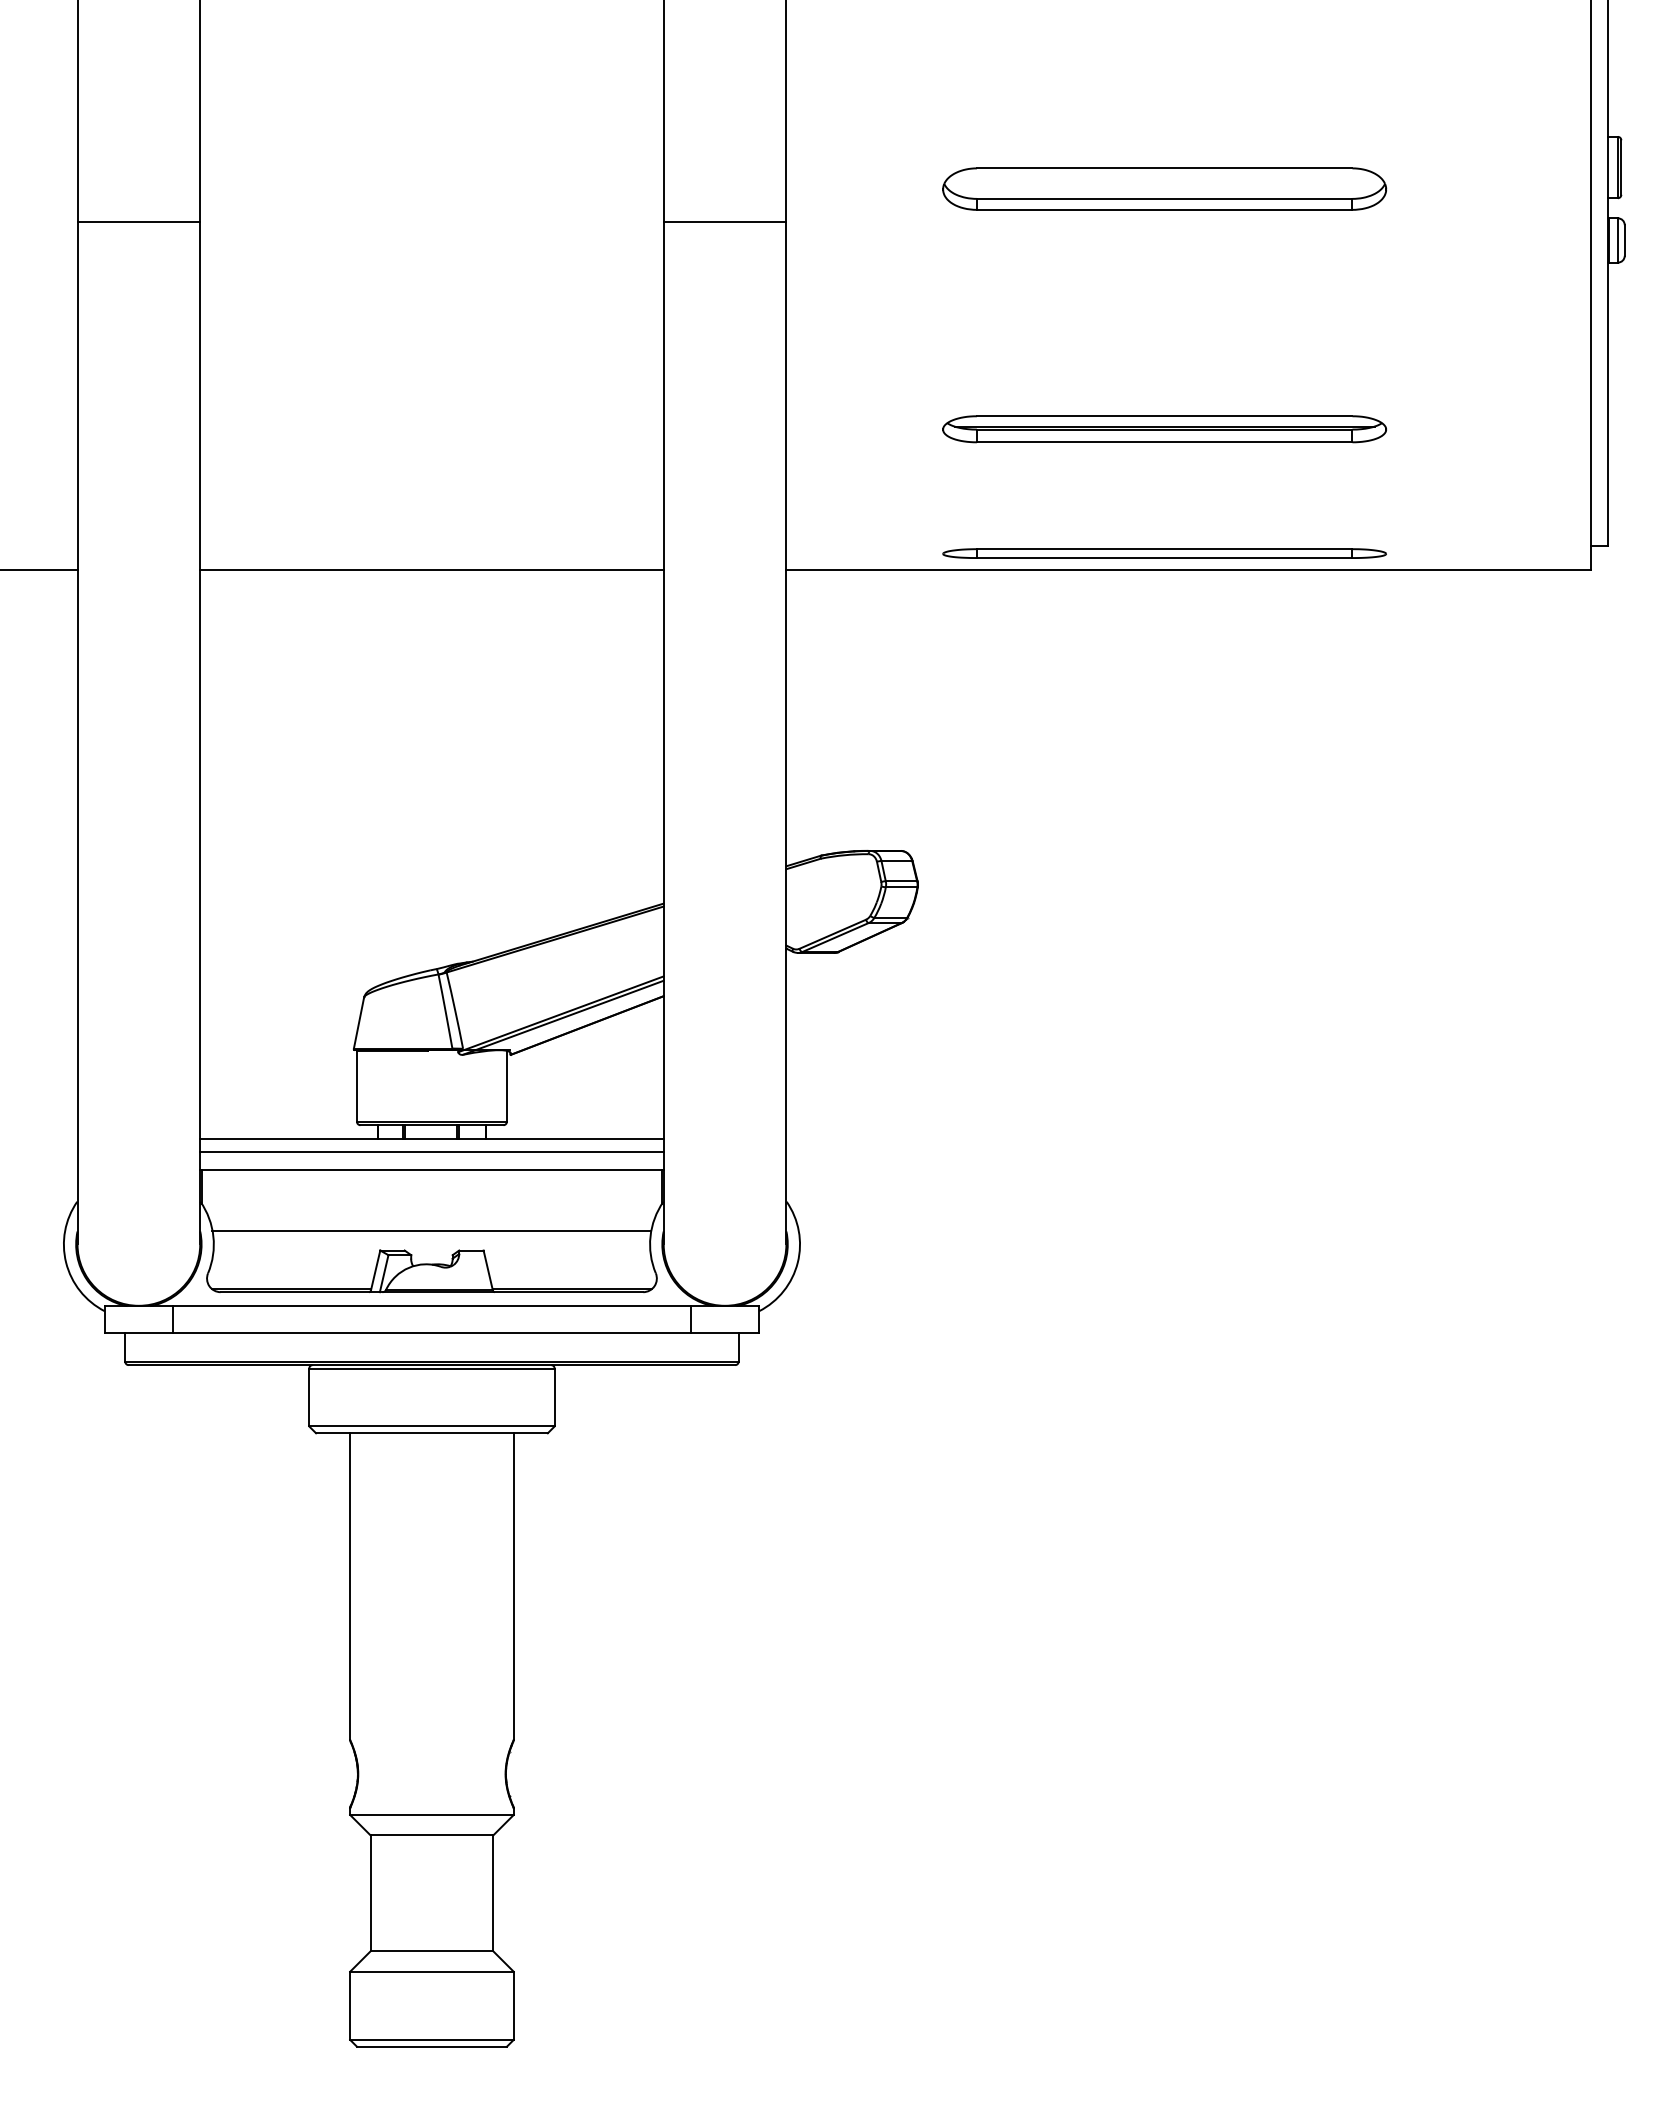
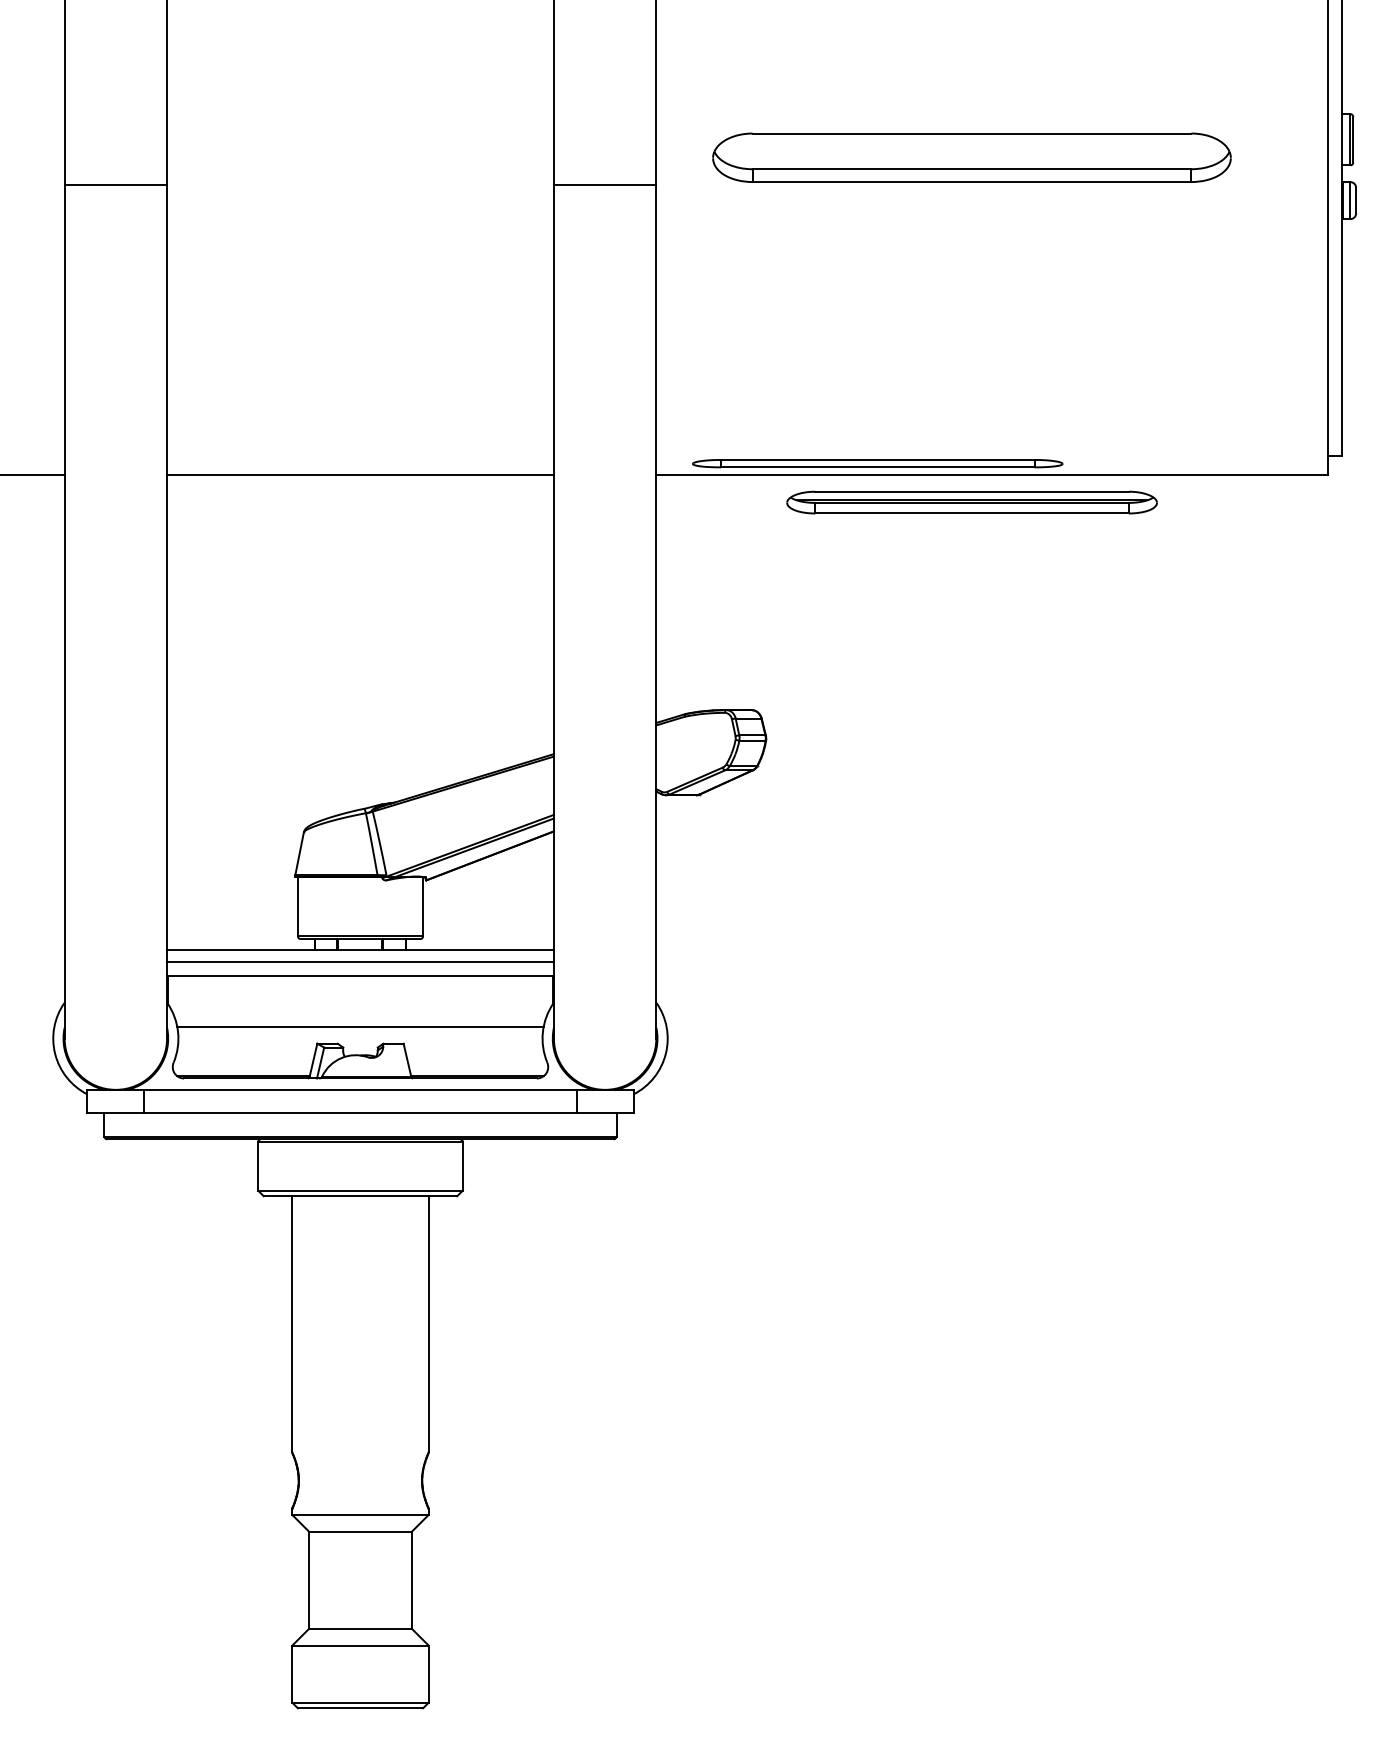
part: (1164, 188) -> (971, 157), size x1.4
part: (1164, 429) -> (971, 502), moved
part: (1164, 553) -> (877, 463), moved

